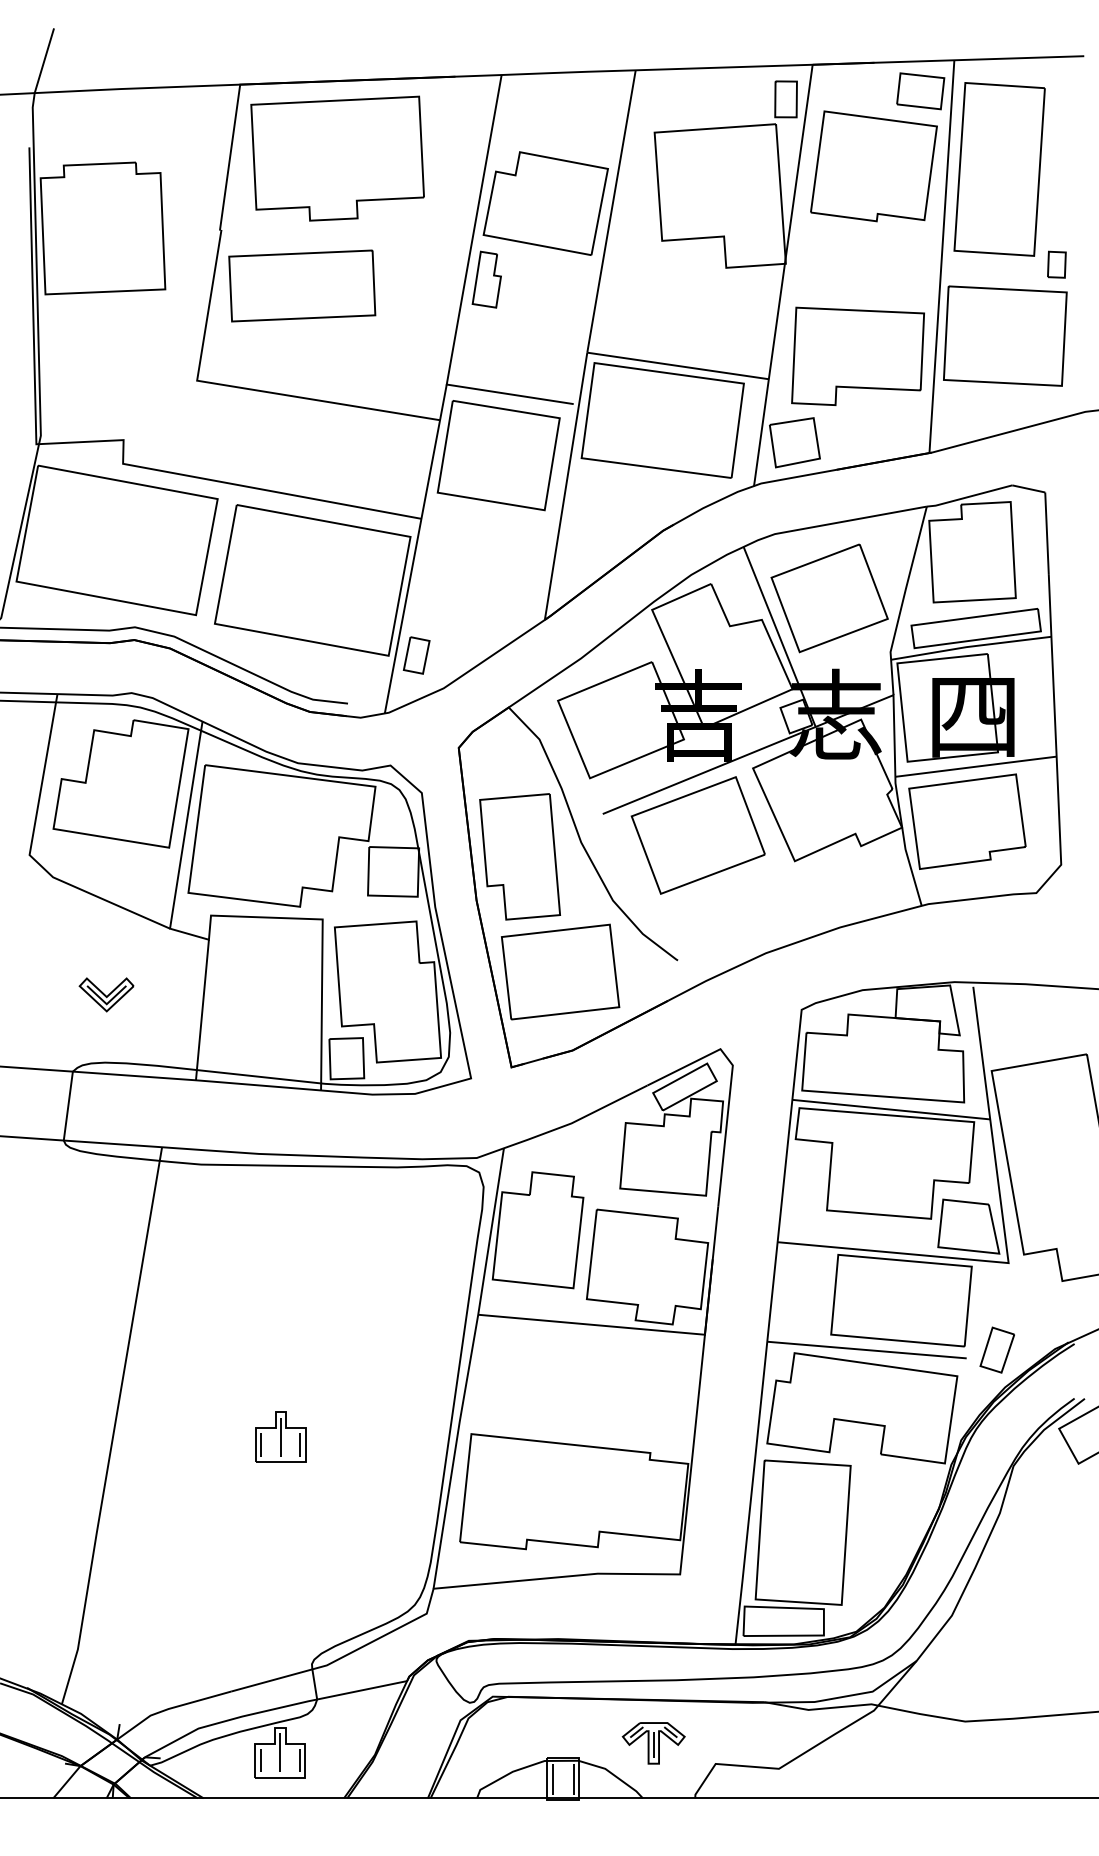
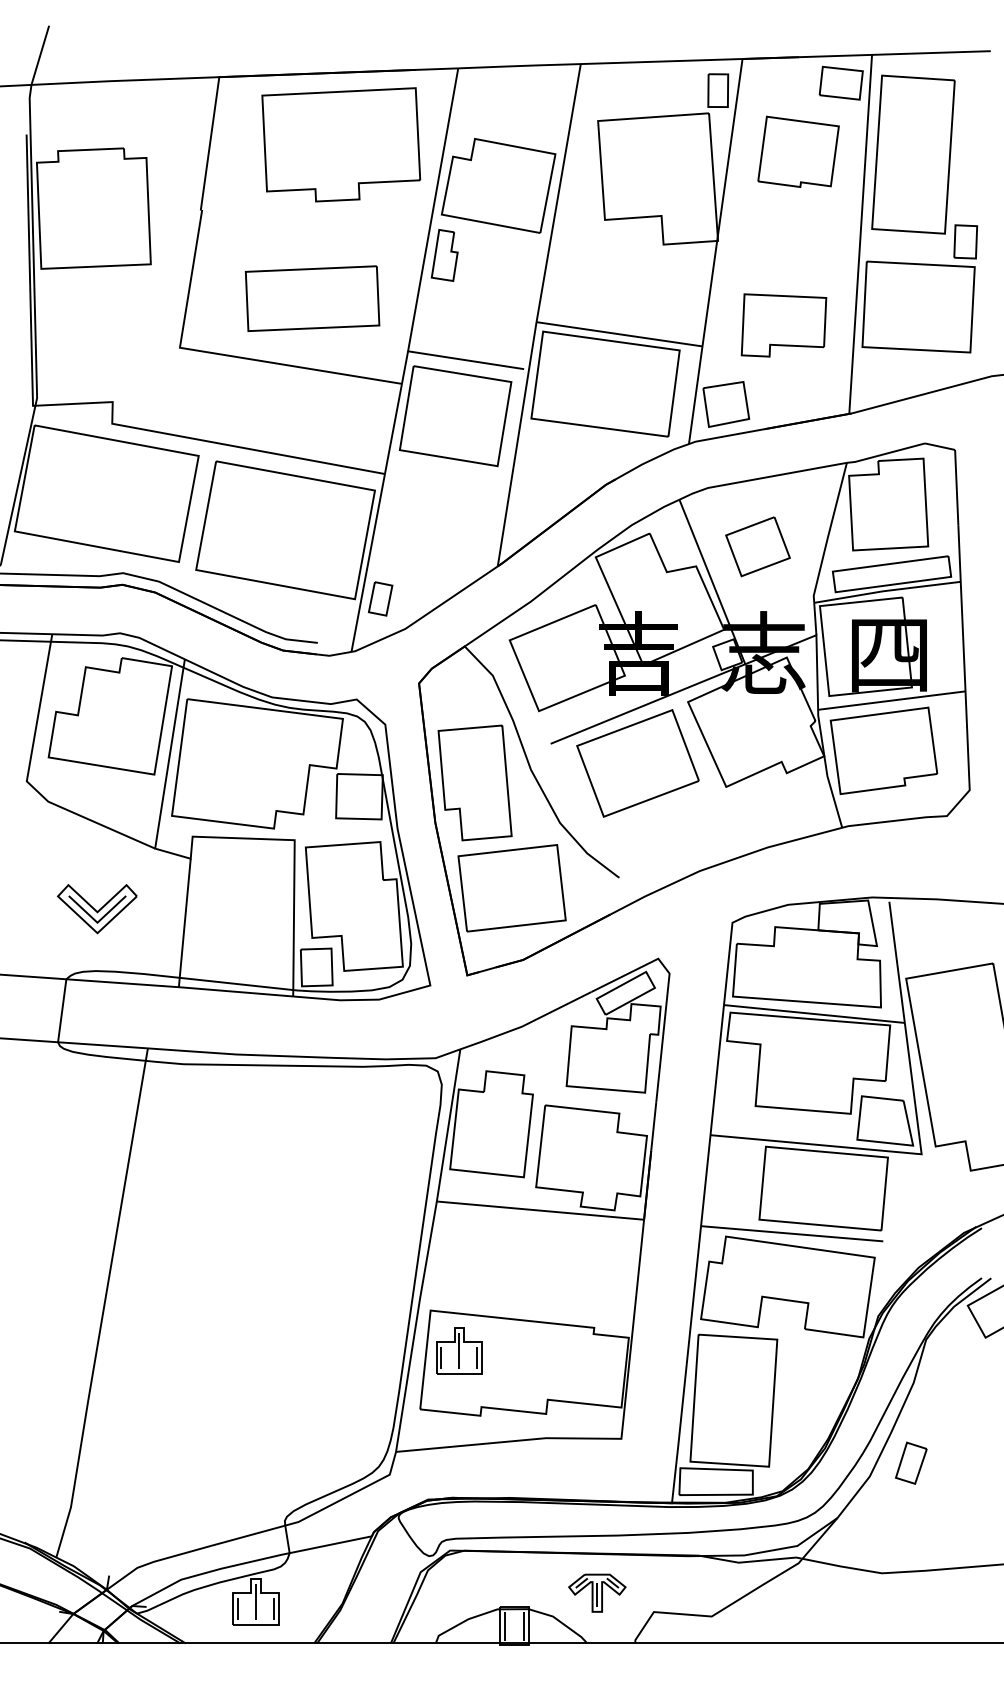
part: (337, 158) -> (341, 144), moved
part: (873, 166) -> (798, 151), size x0.7
part: (1056, 264) -> (965, 241), size x1.4
part: (302, 285) -> (312, 298), moved
part: (857, 355) -> (783, 324), size x0.7
part: (829, 598) -> (757, 546), size x0.6
part: (106, 994) -> (97, 908), size x1.6
part: (996, 1349) -> (910, 1462), moved
part: (280, 1436) -> (459, 1350), moved

